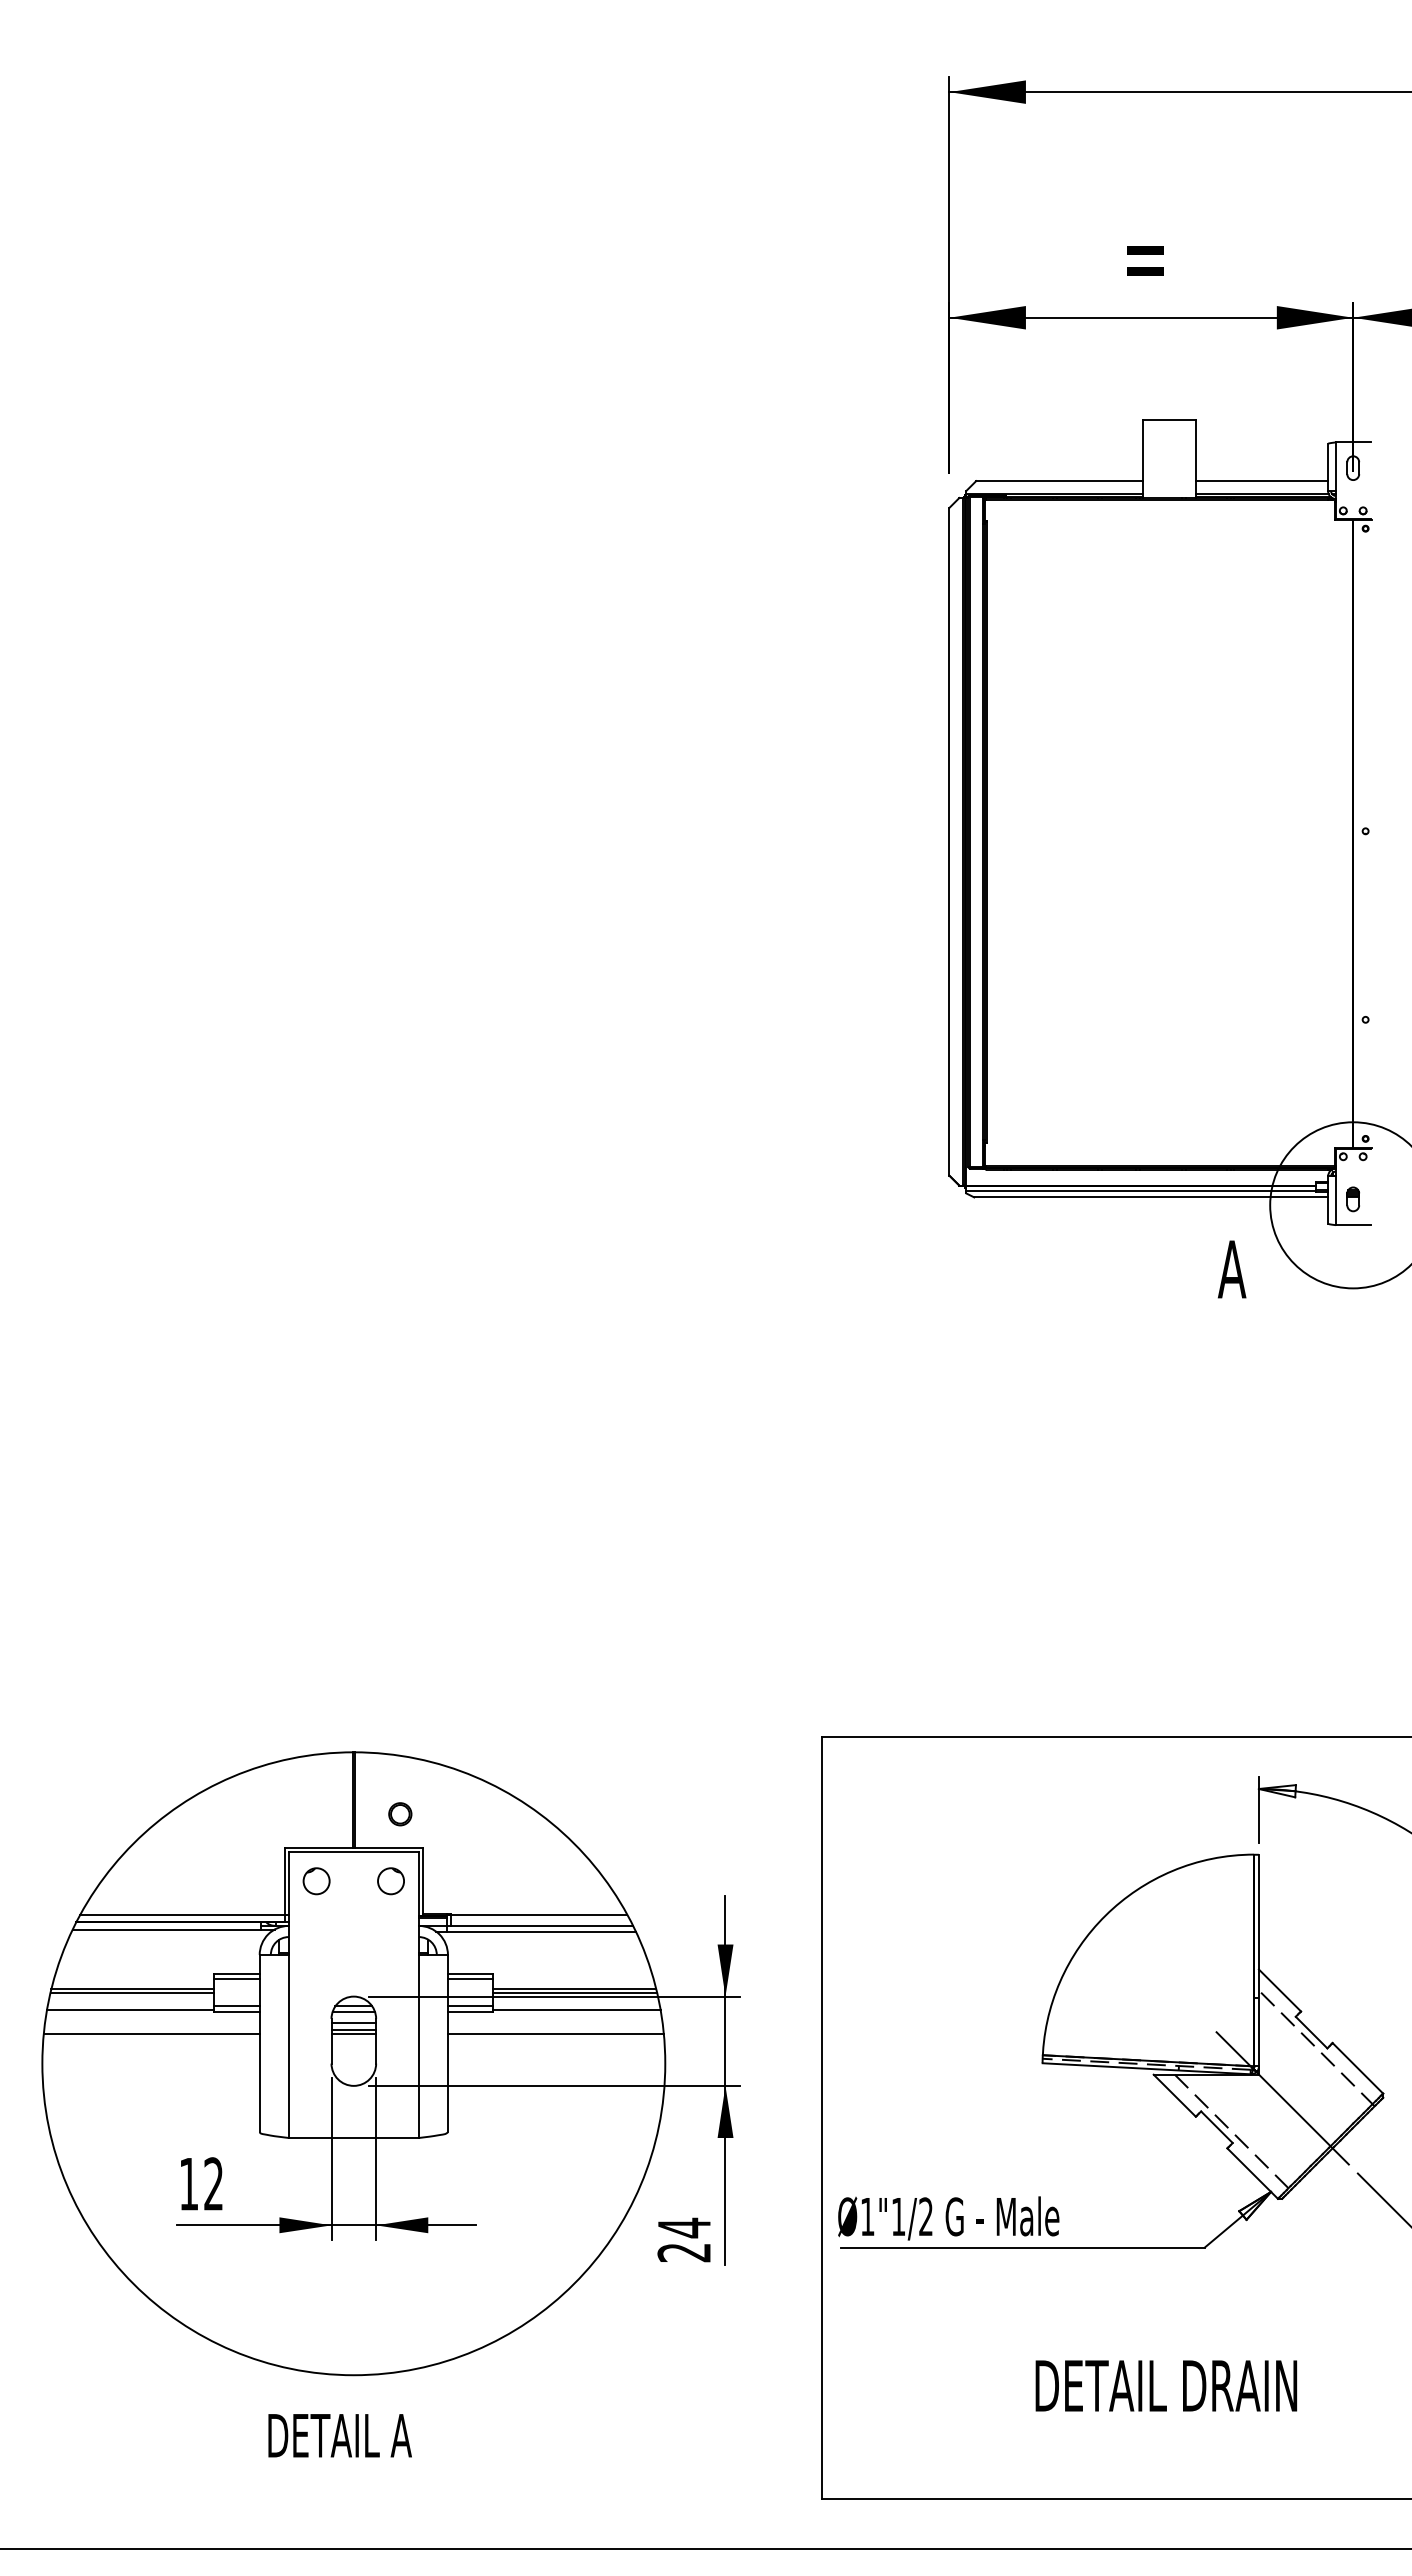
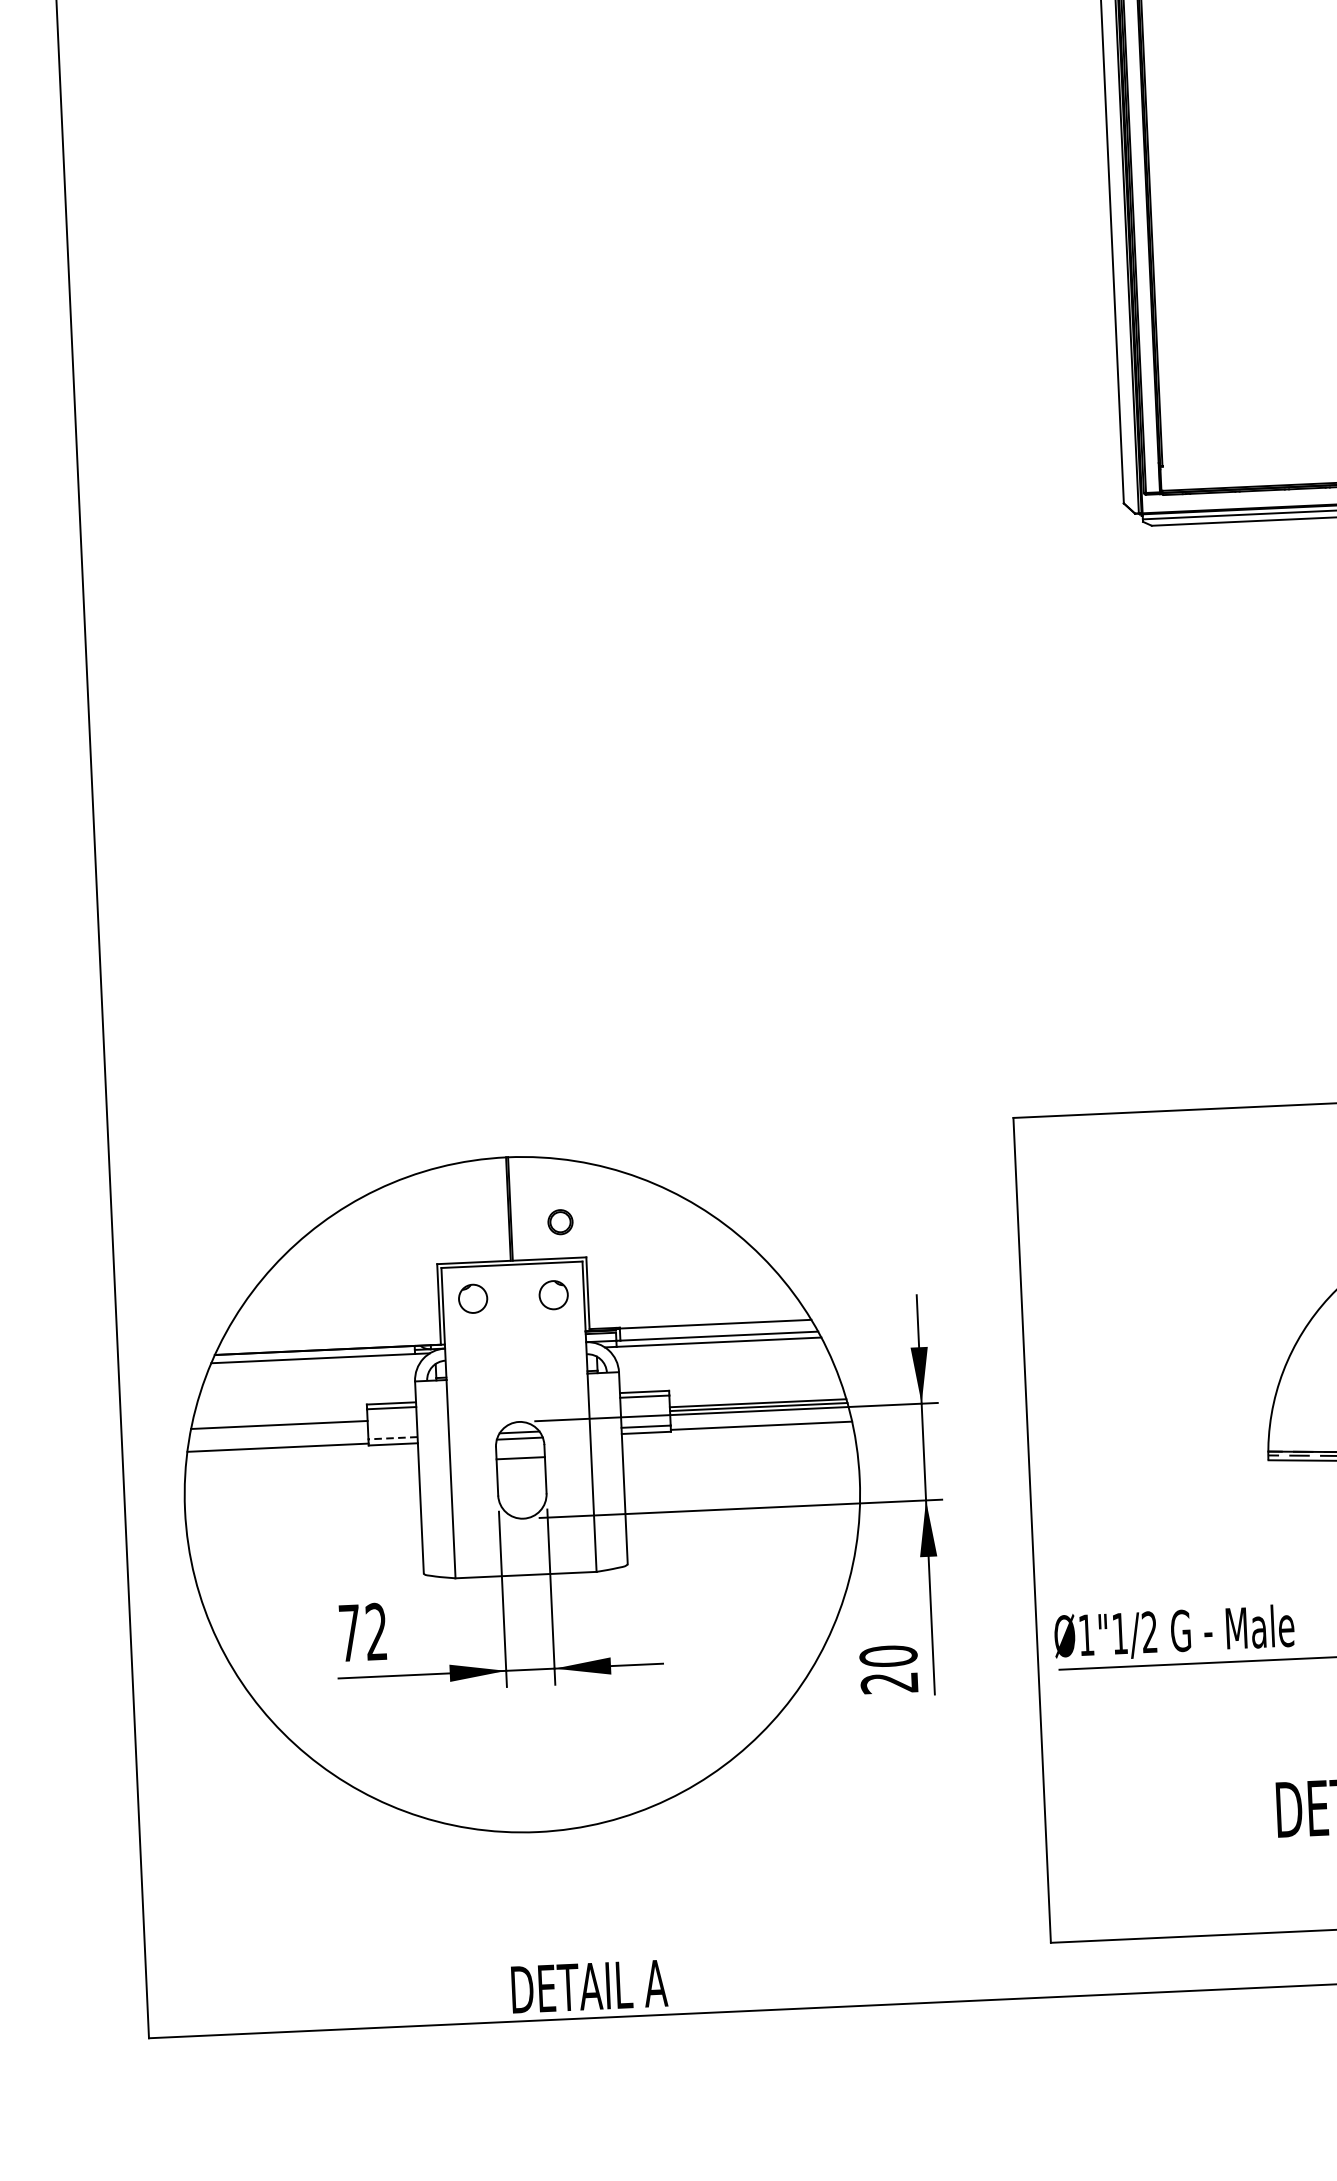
line: (184, 1914) -> (331, 1341), removed
line: (132, 1992) -> (279, 1428), removed
line: (237, 2006) -> (393, 1438), solid -> dashed
line: (353, 2022) -> (520, 1450), removed
line: (151, 2033) -> (301, 1471), removed
line: (353, 2033) -> (520, 1461), removed
line: (555, 2033) -> (739, 1452), removed
text: (189, 2184) -> (350, 1633), 12 -> 72
text: (684, 2227) -> (888, 1655), 24 -> 20
text: (339, 2435) -> (588, 1986), moved

